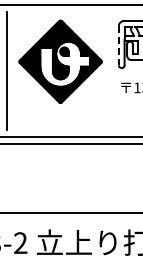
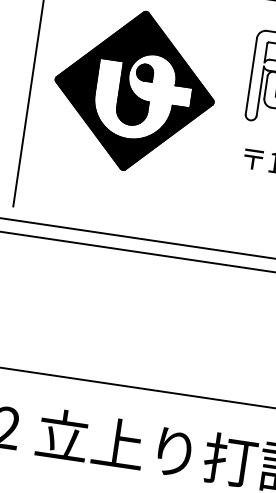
line: (118, 45) -> (250, 75), dashed -> solid

